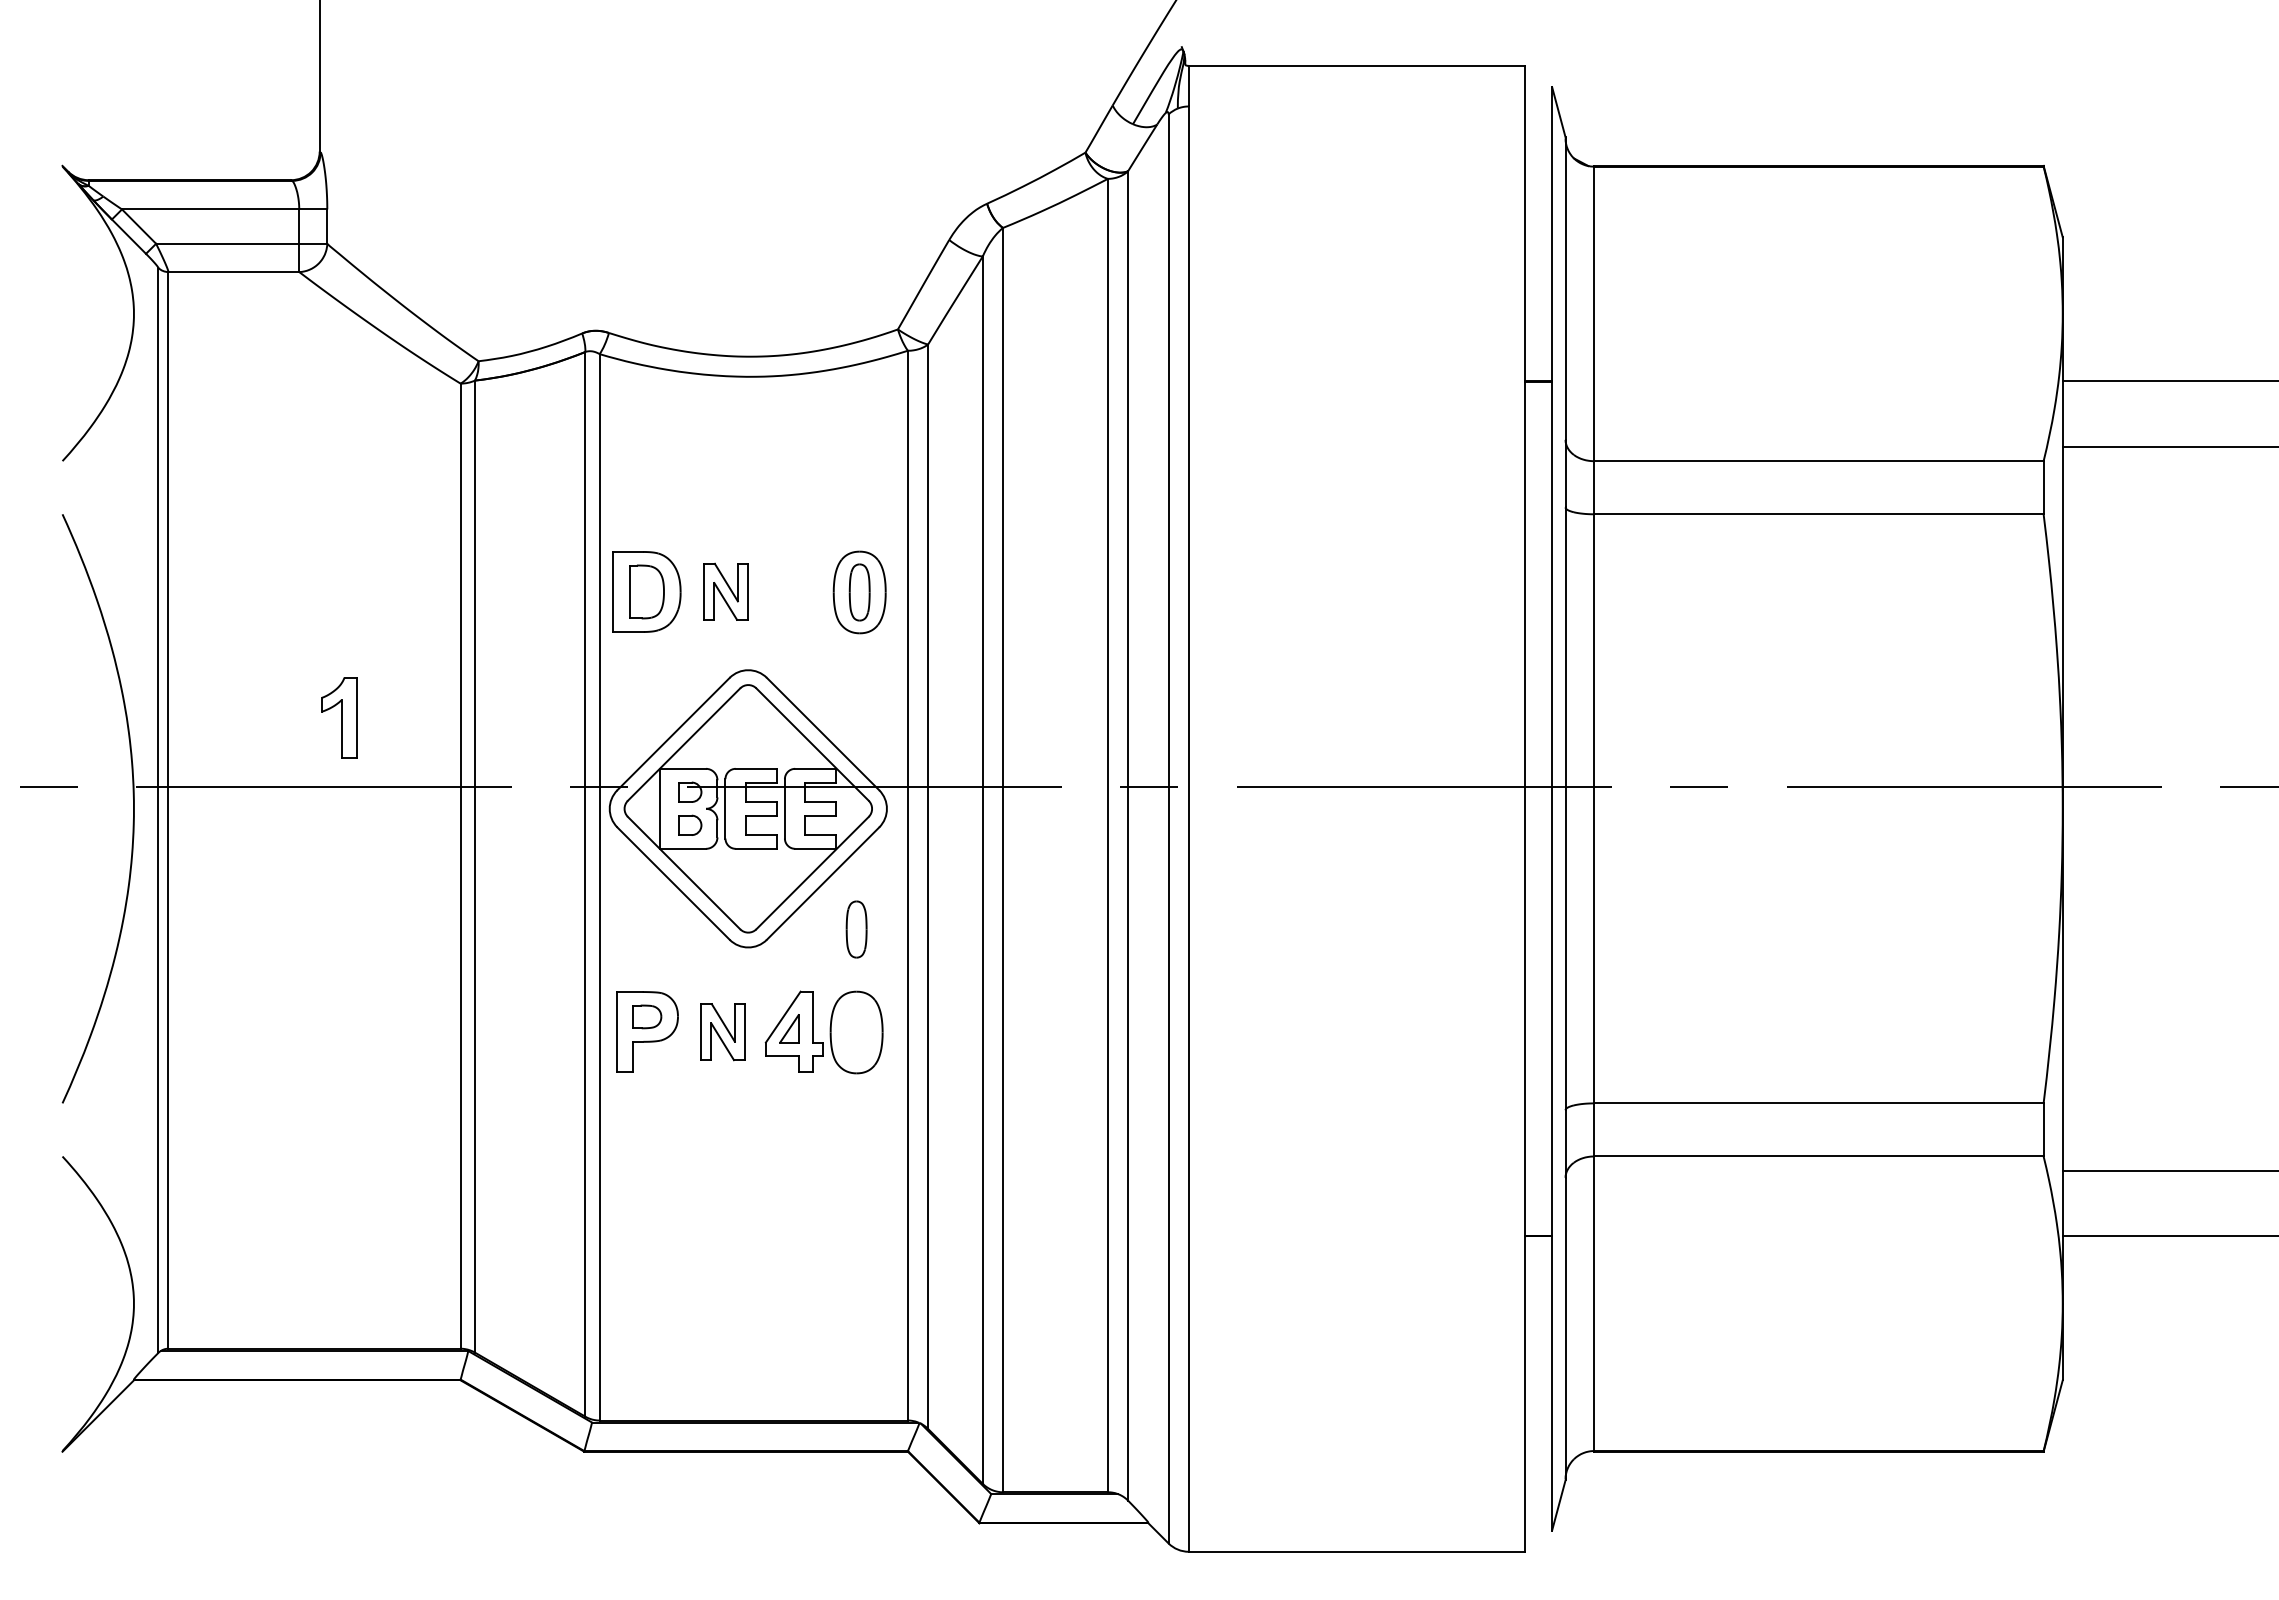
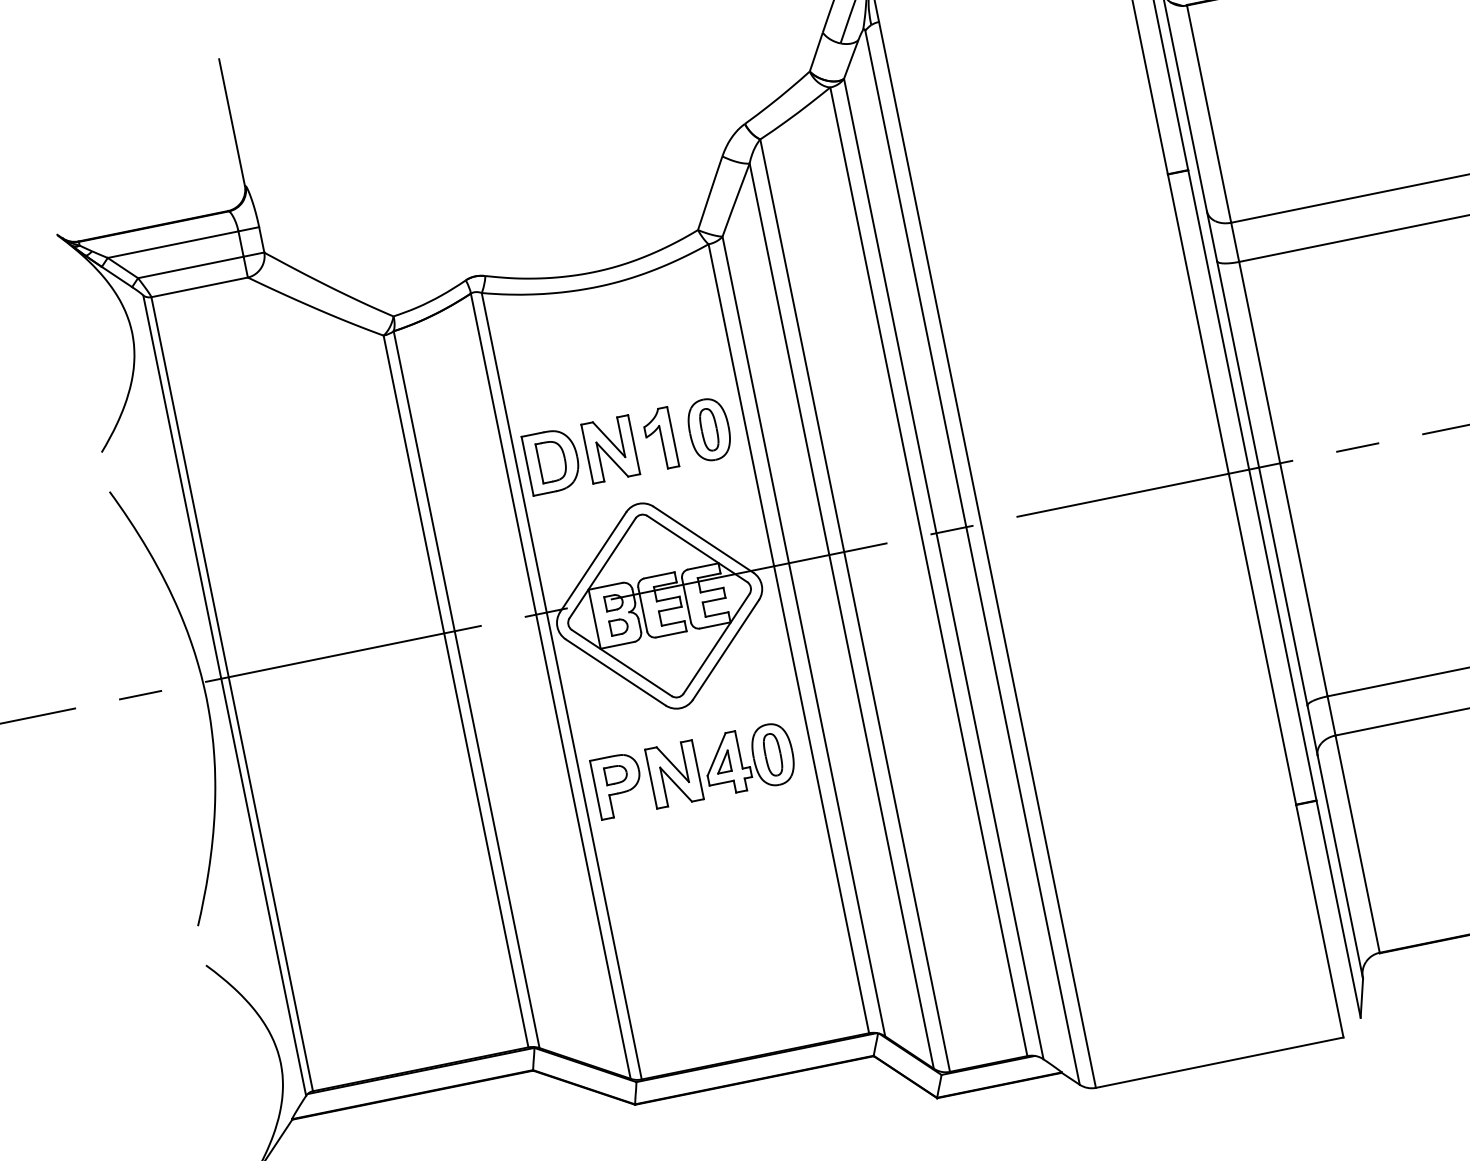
part: (725, 591) -> (610, 449), size x1.43
part: (339, 717) -> (660, 438), moved
part: (856, 929) -> (772, 754), moved
part: (722, 1032) -> (674, 774), size x1.43

